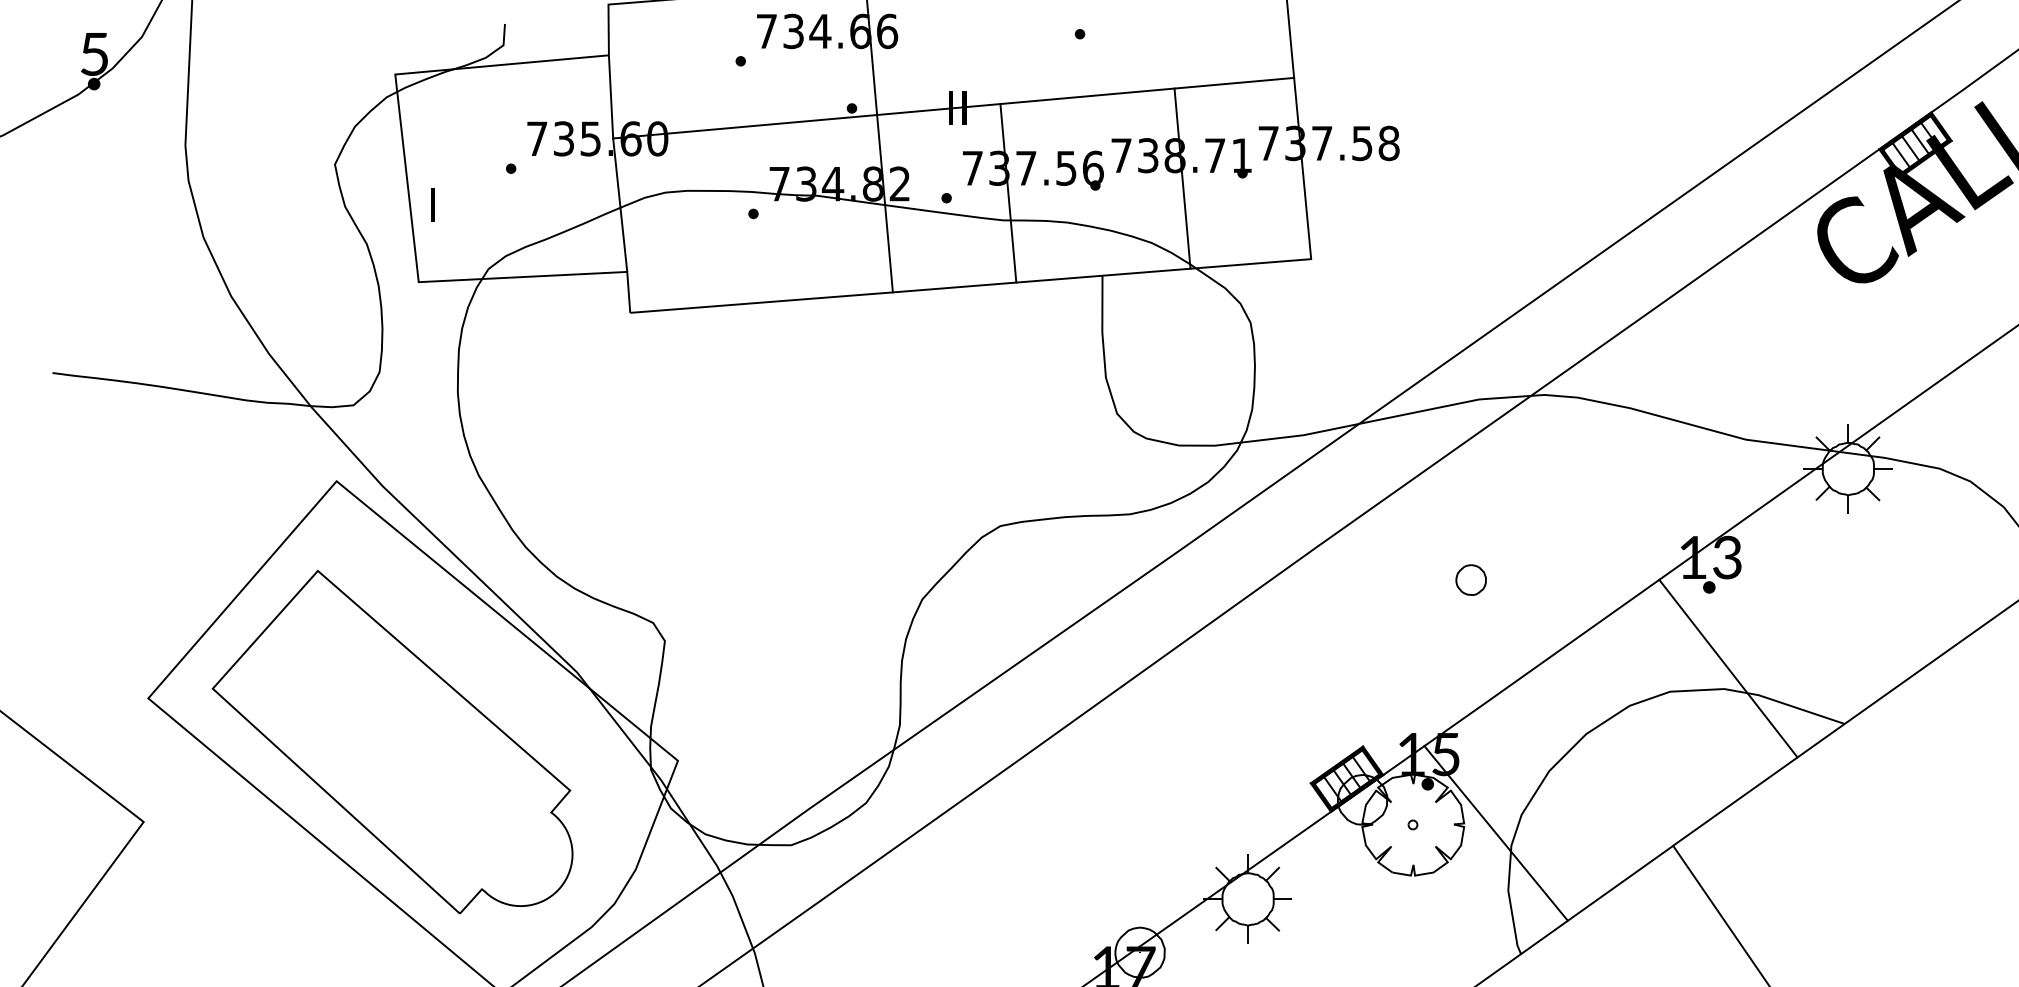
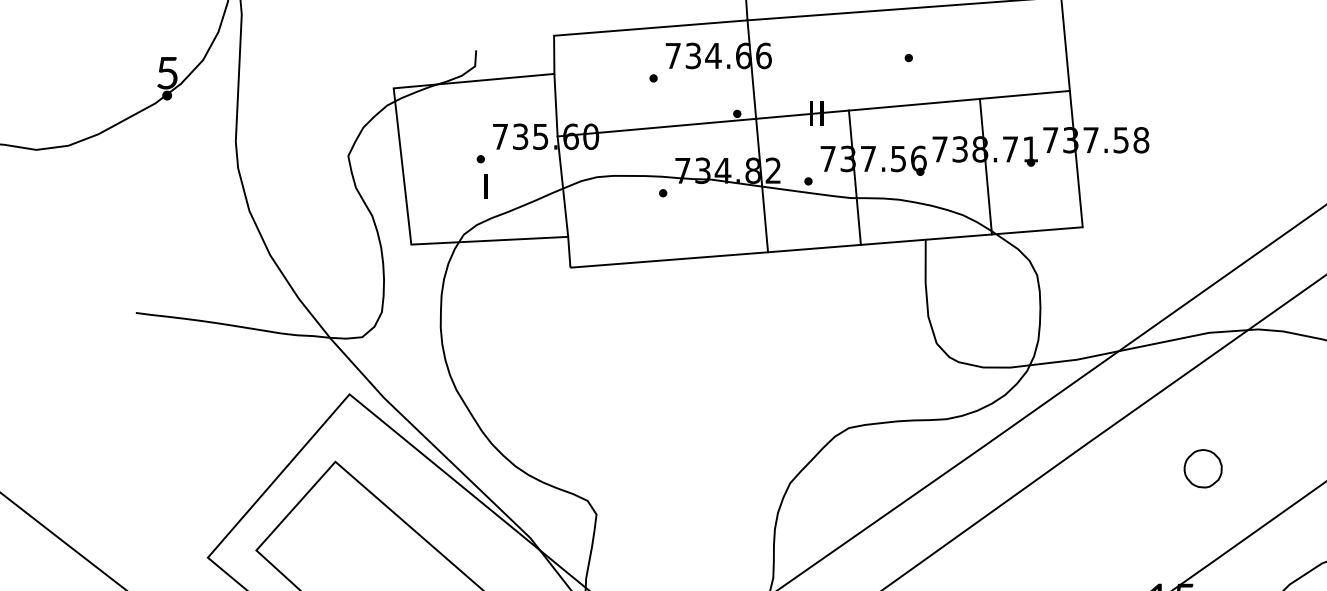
text: (432, 204) -> (485, 186), moved
part: (1470, 579) -> (1202, 468), size x1.67

